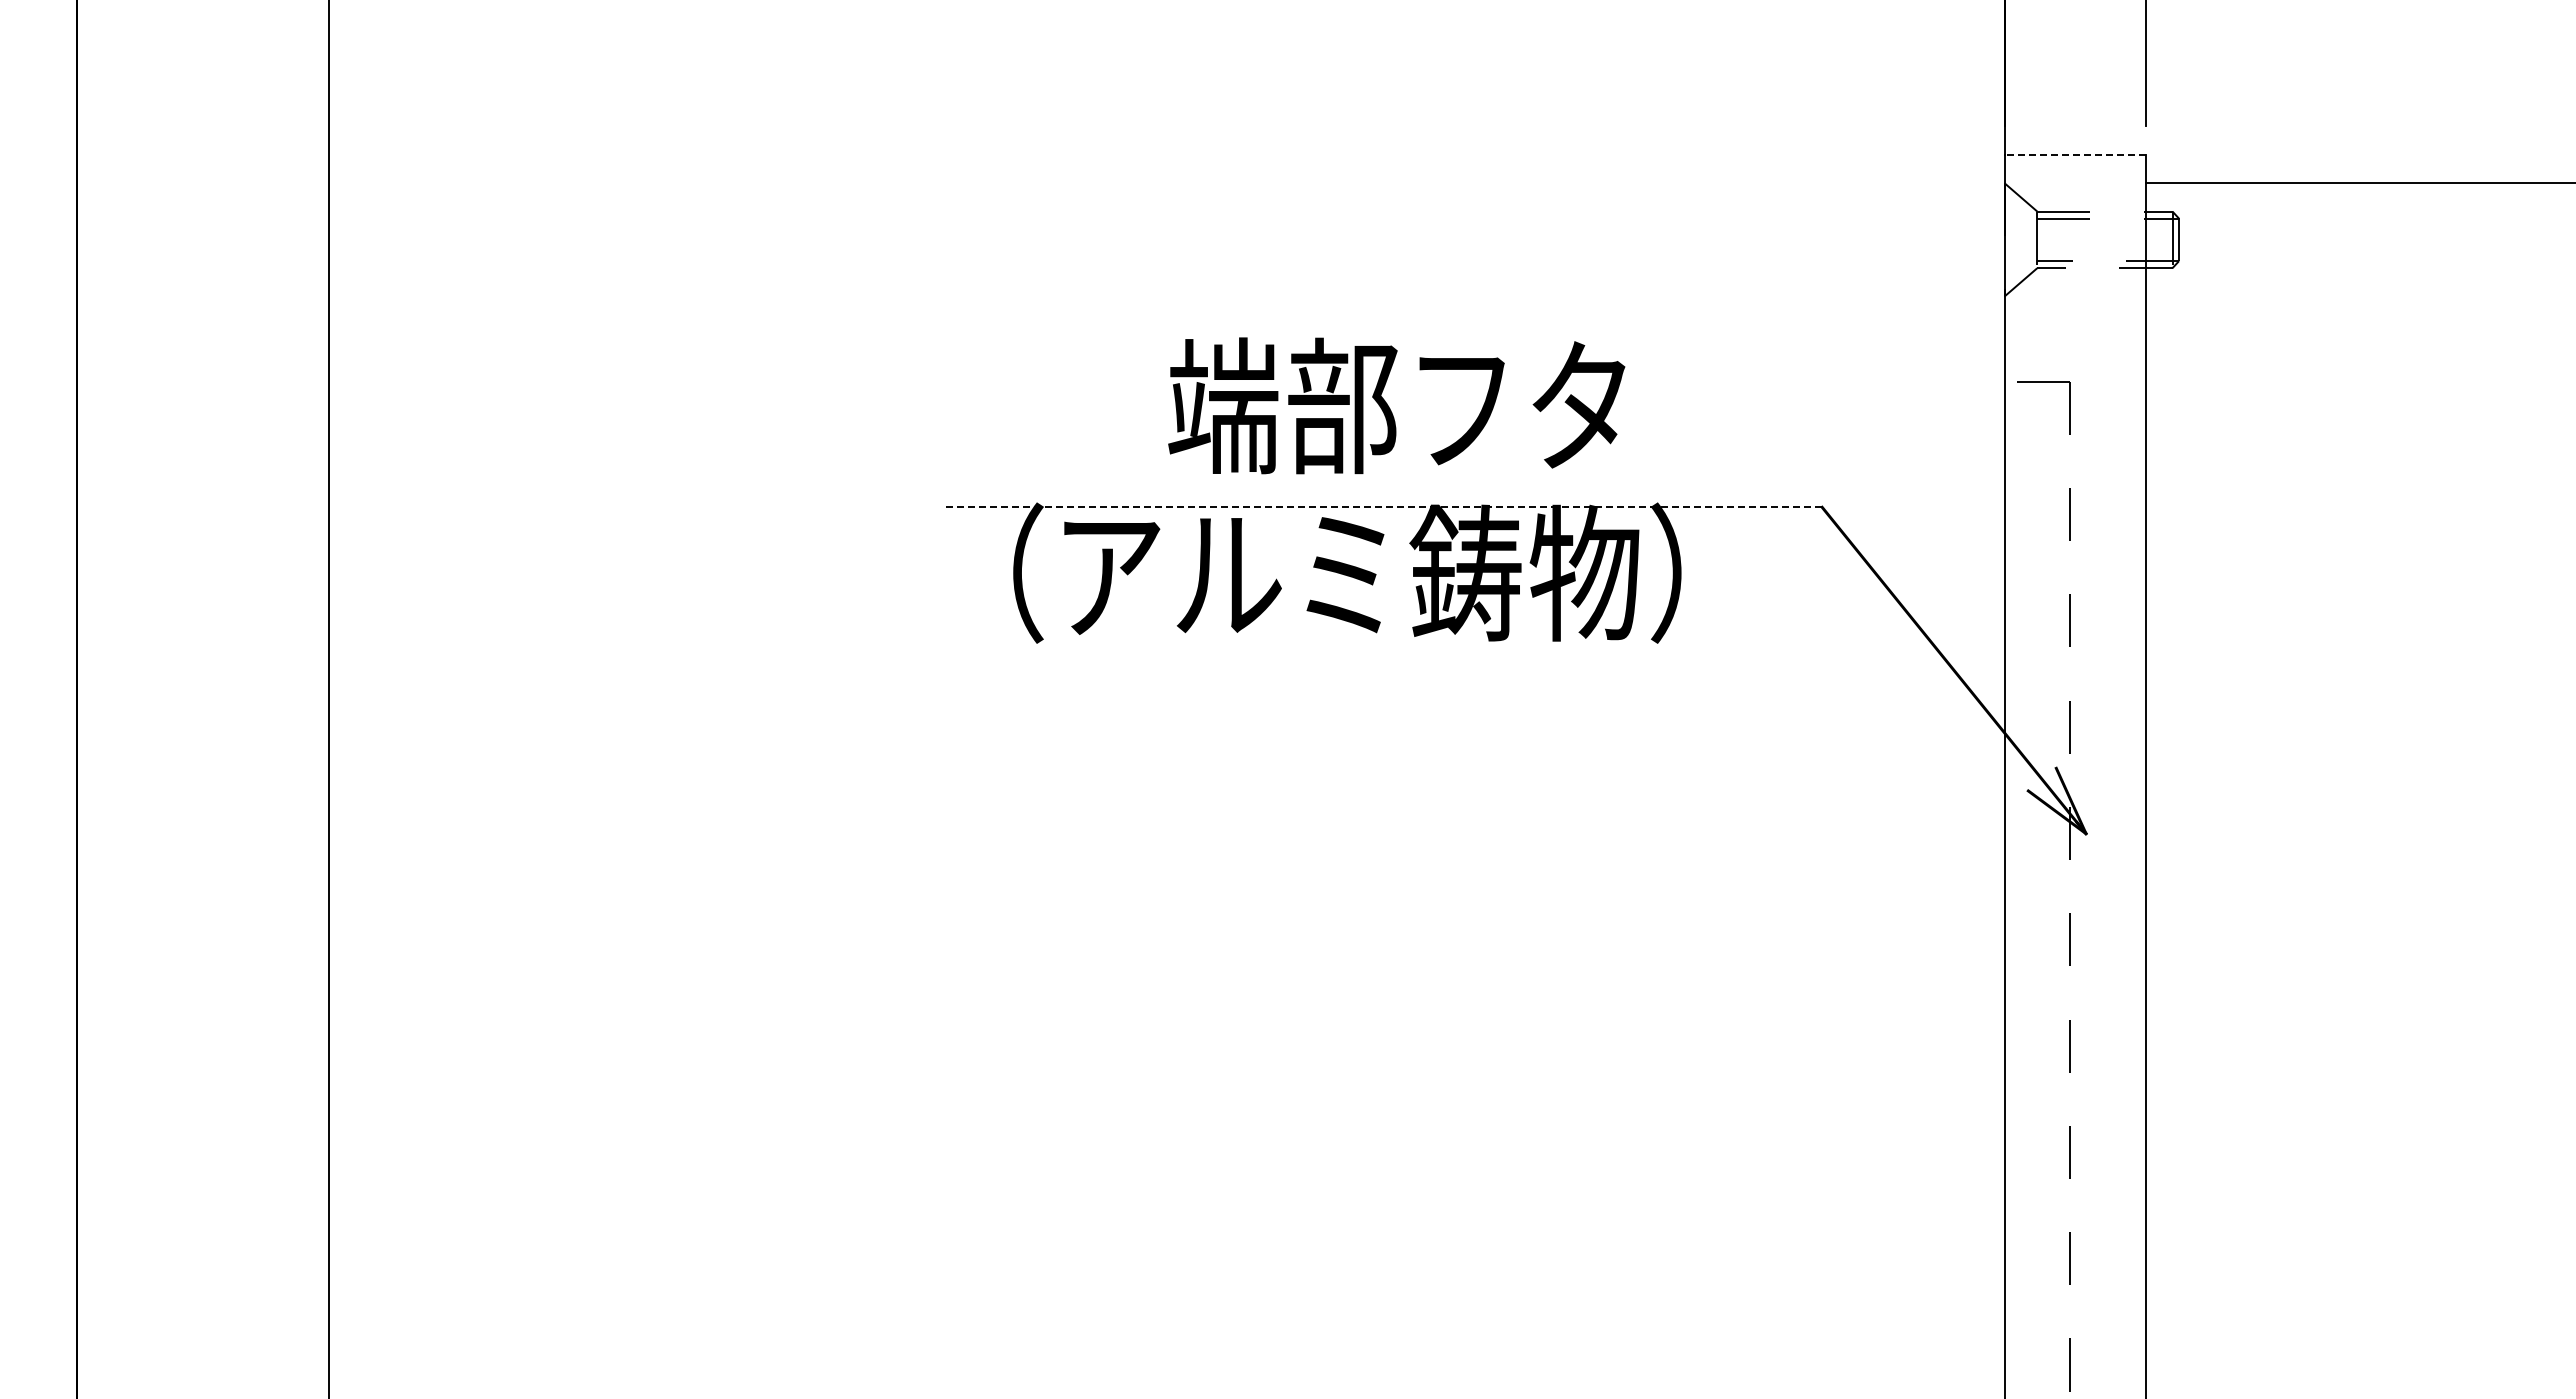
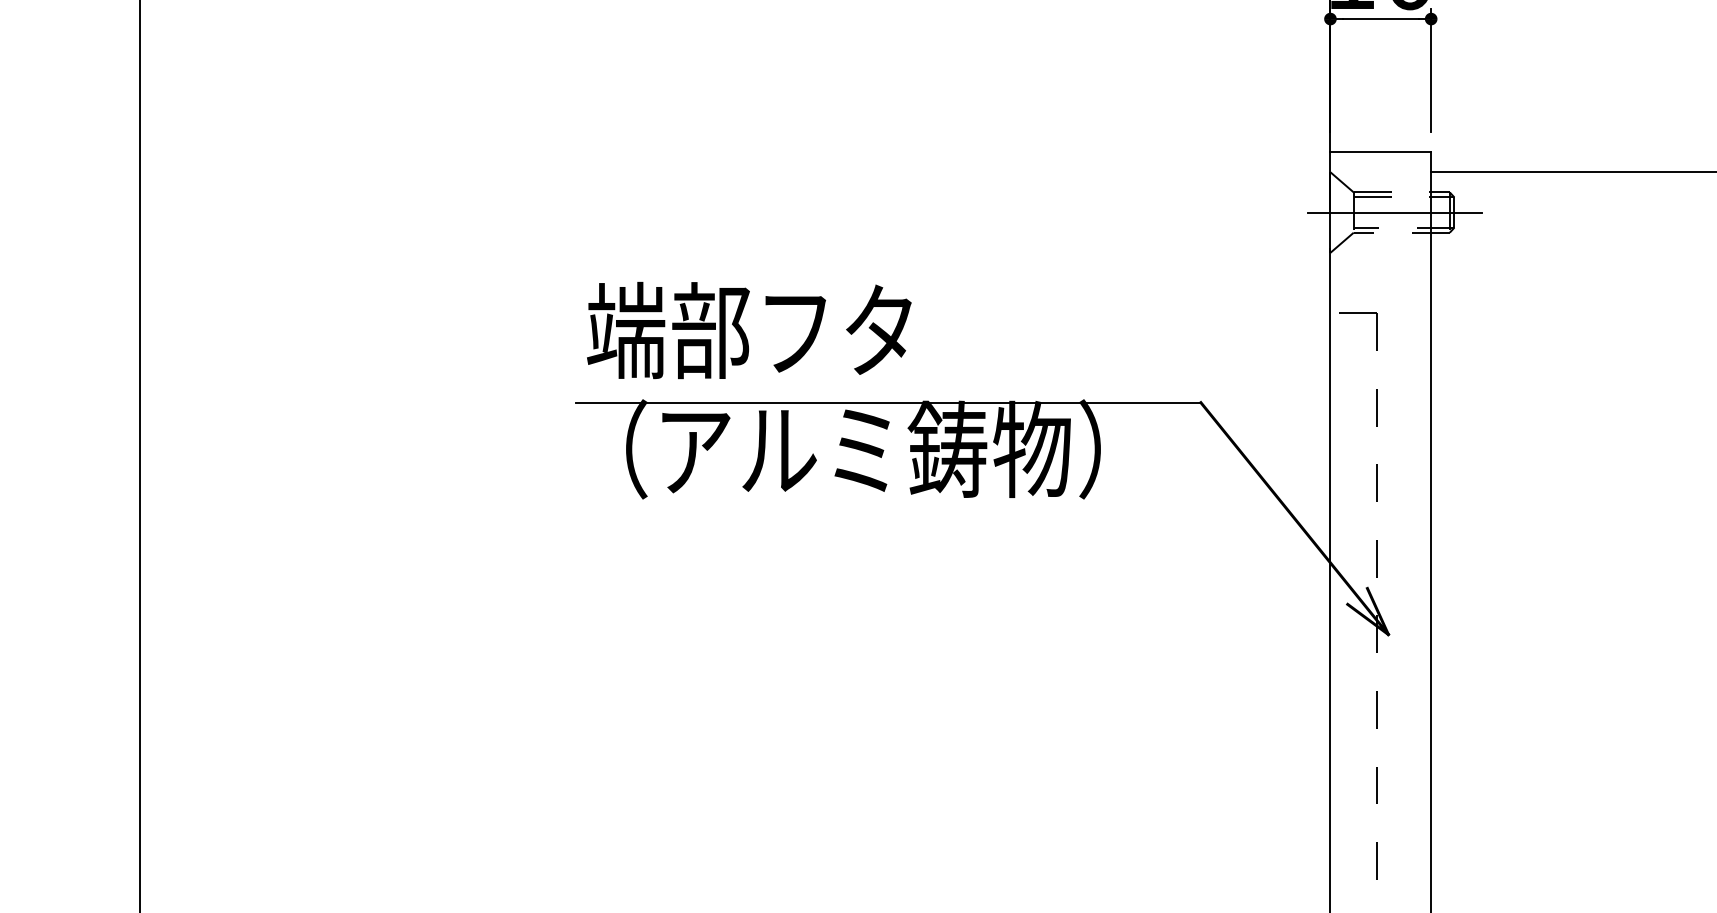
line: (2075, 154) -> (1380, 151), dashed -> solid
line: (2095, 239) -> (1395, 212), added
text: (1396, 405) -> (749, 330), moved
line: (1382, 507) -> (888, 402), dashed -> solid

